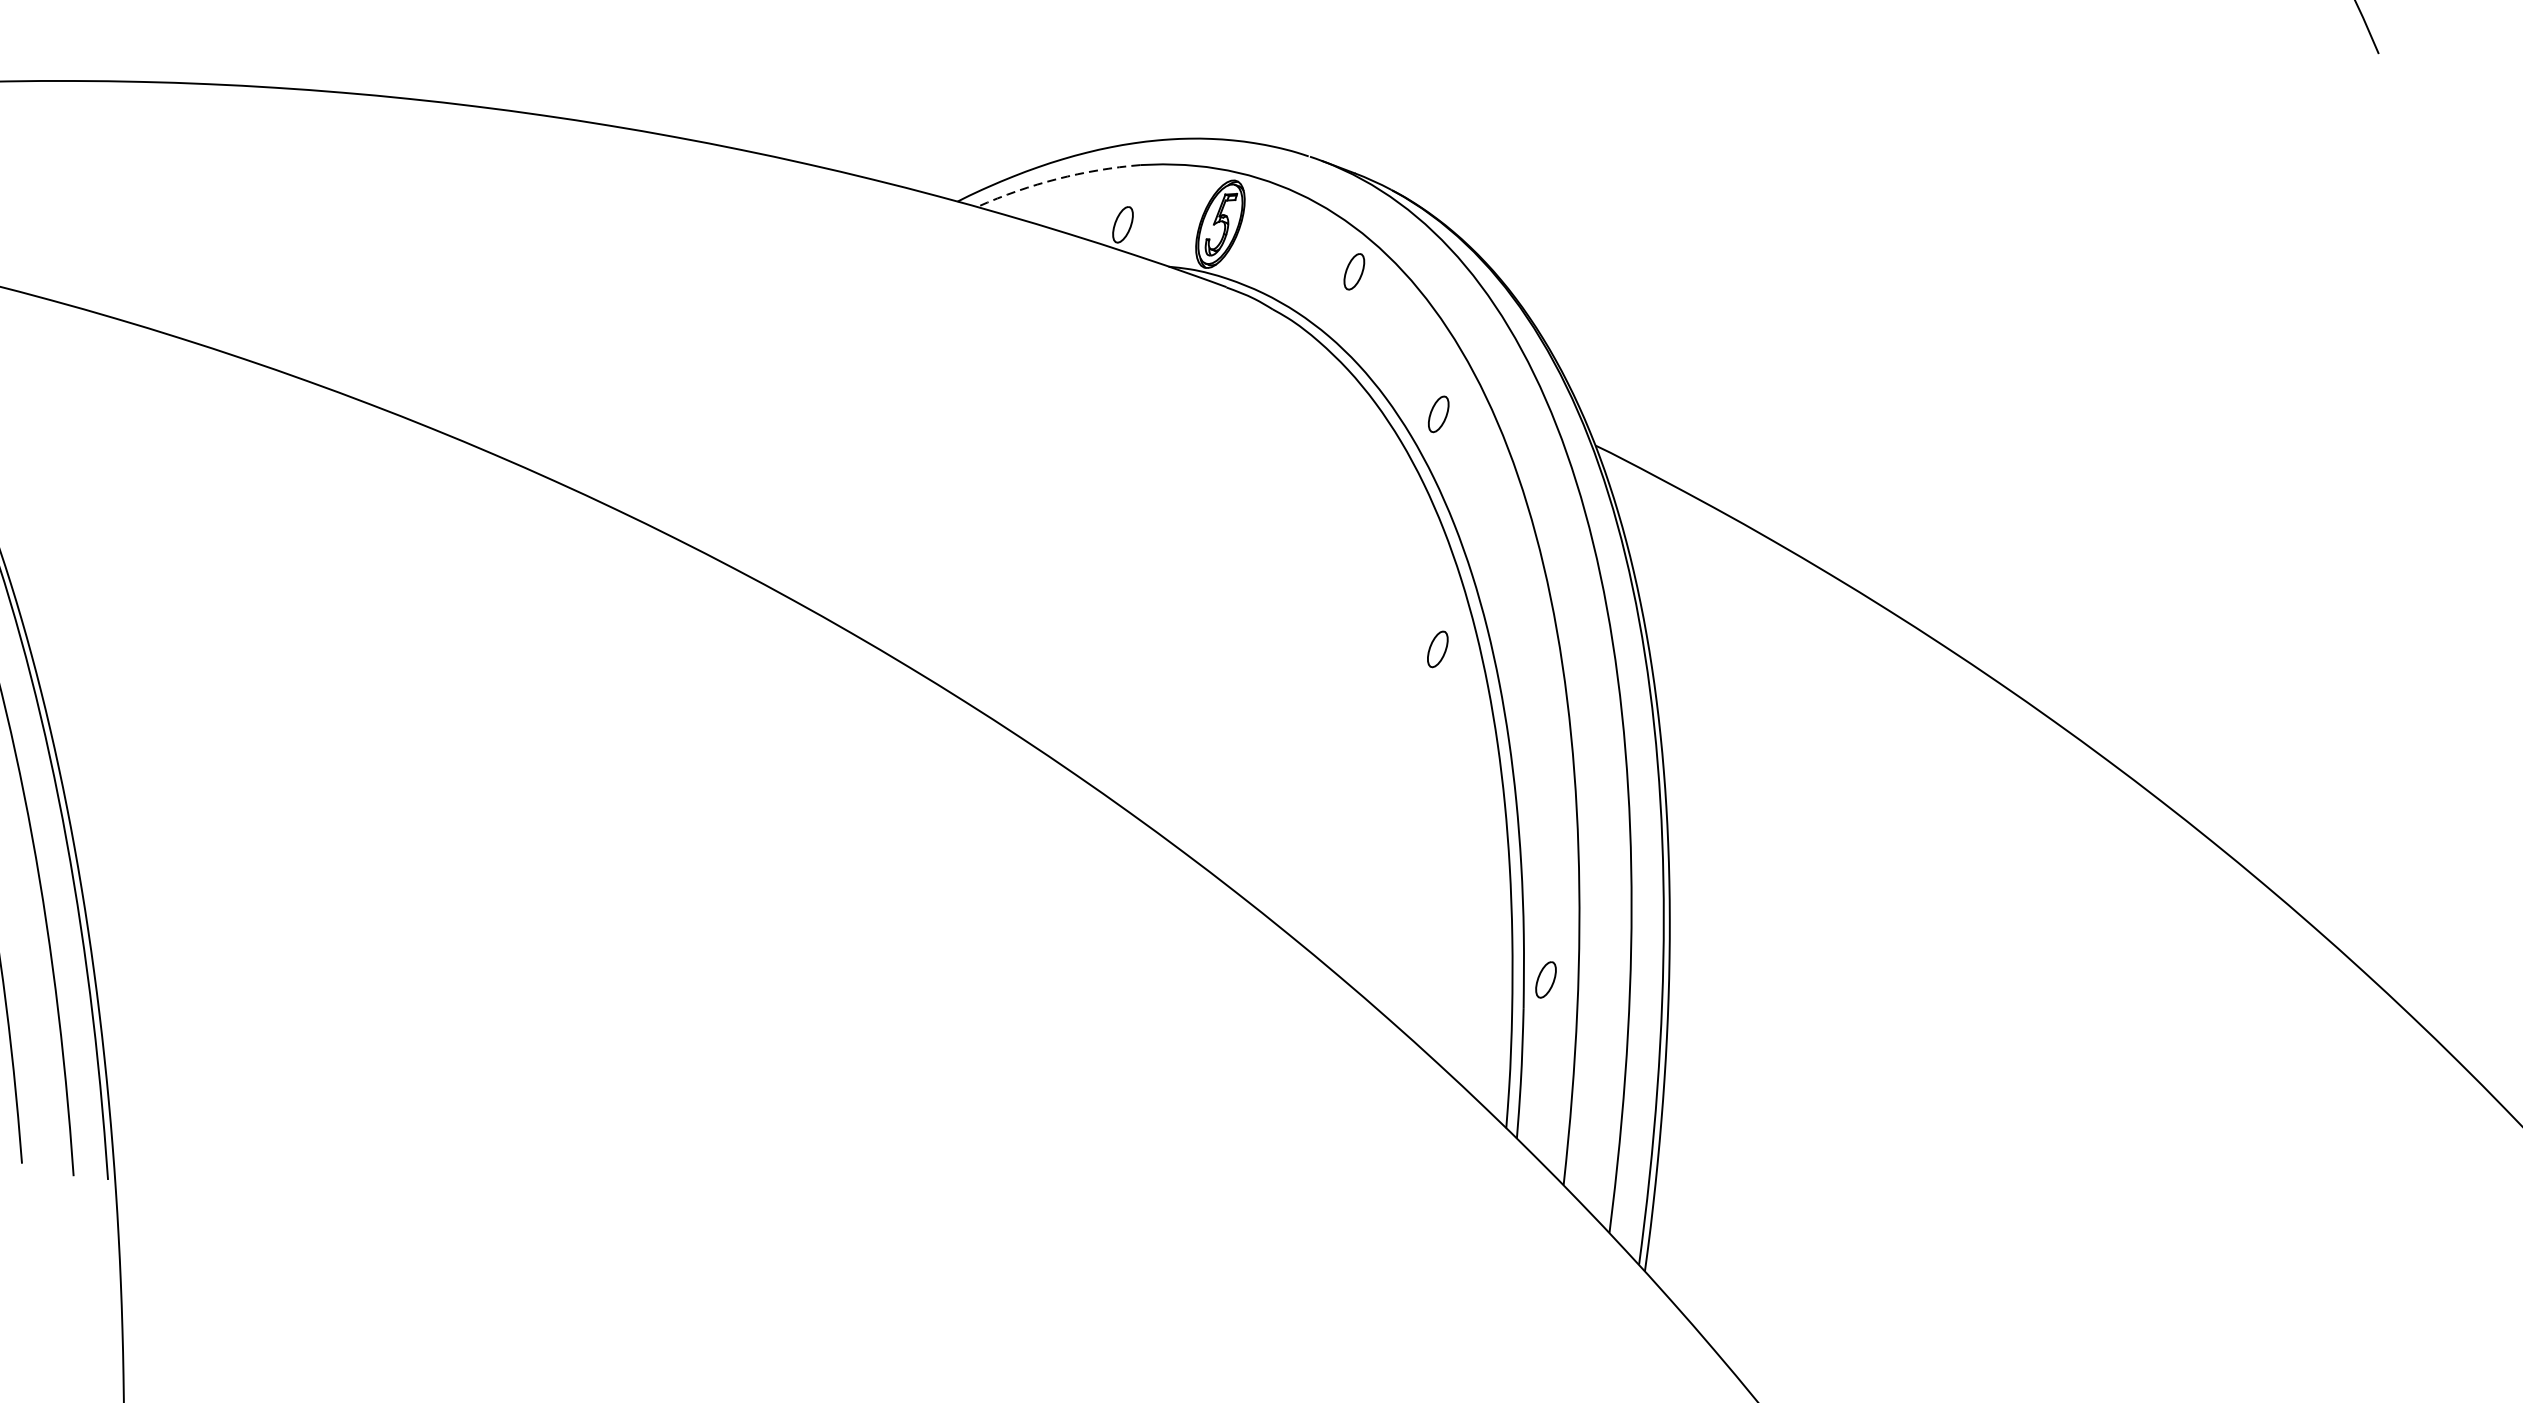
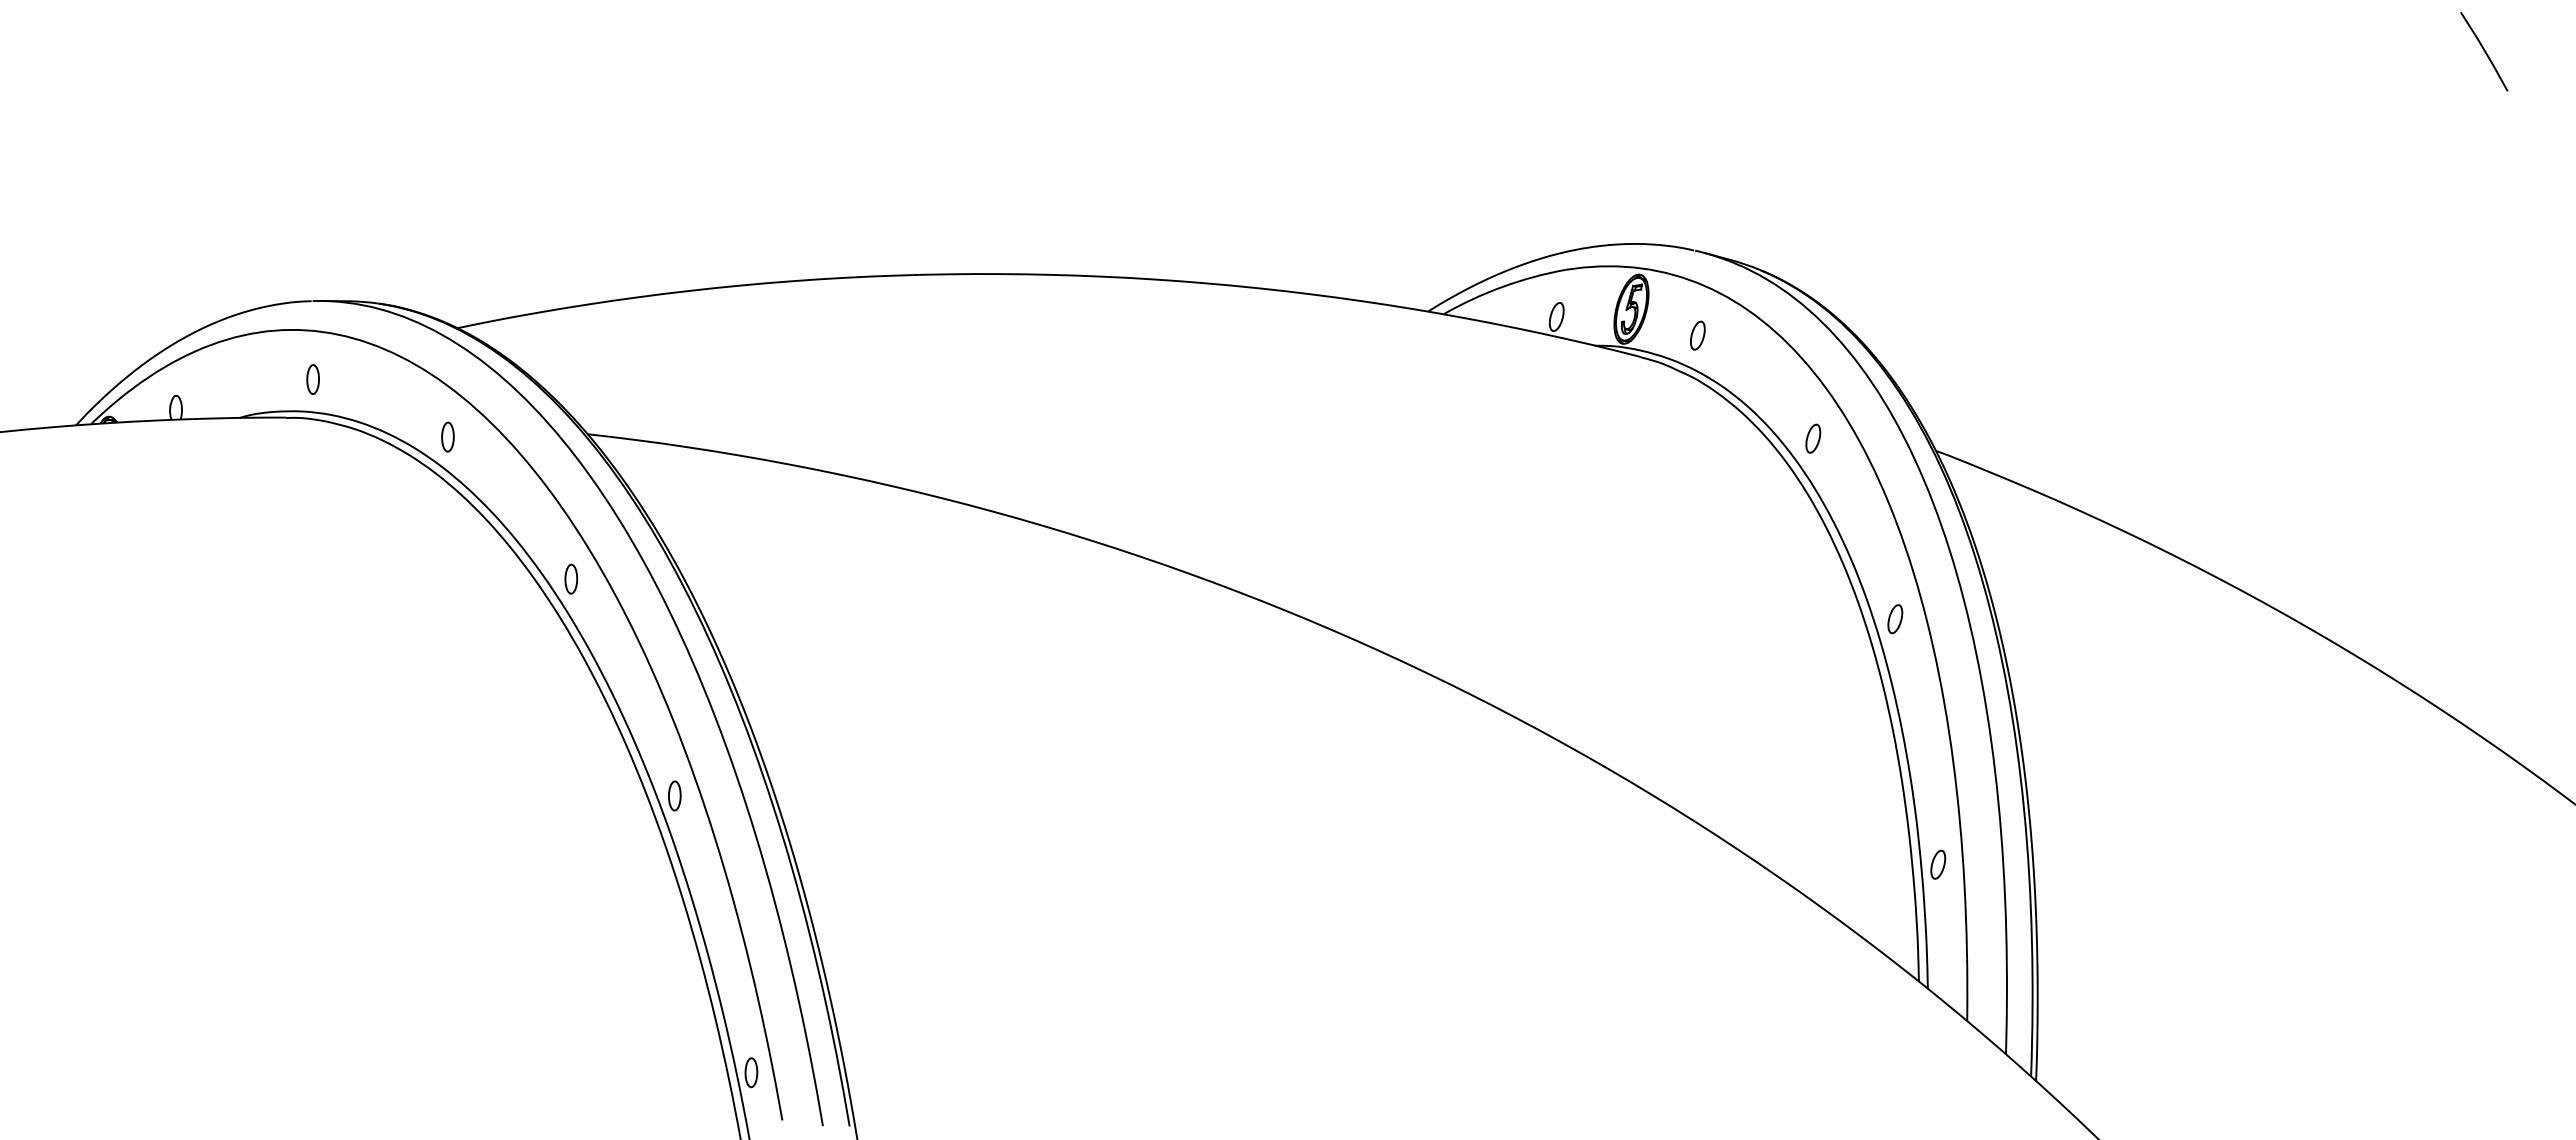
arc: (1056, 178) -> (1502, 286), dashed -> solid
part: (1353, 271) -> (1697, 335), moved
part: (1438, 649) -> (1895, 619), moved

